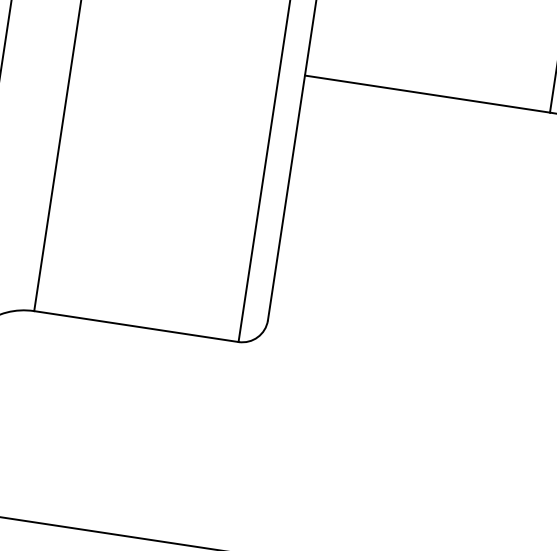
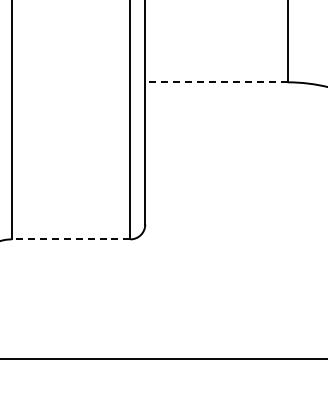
line: (425, 94) -> (215, 82), solid -> dashed
line: (135, 326) -> (70, 239), solid -> dashed

